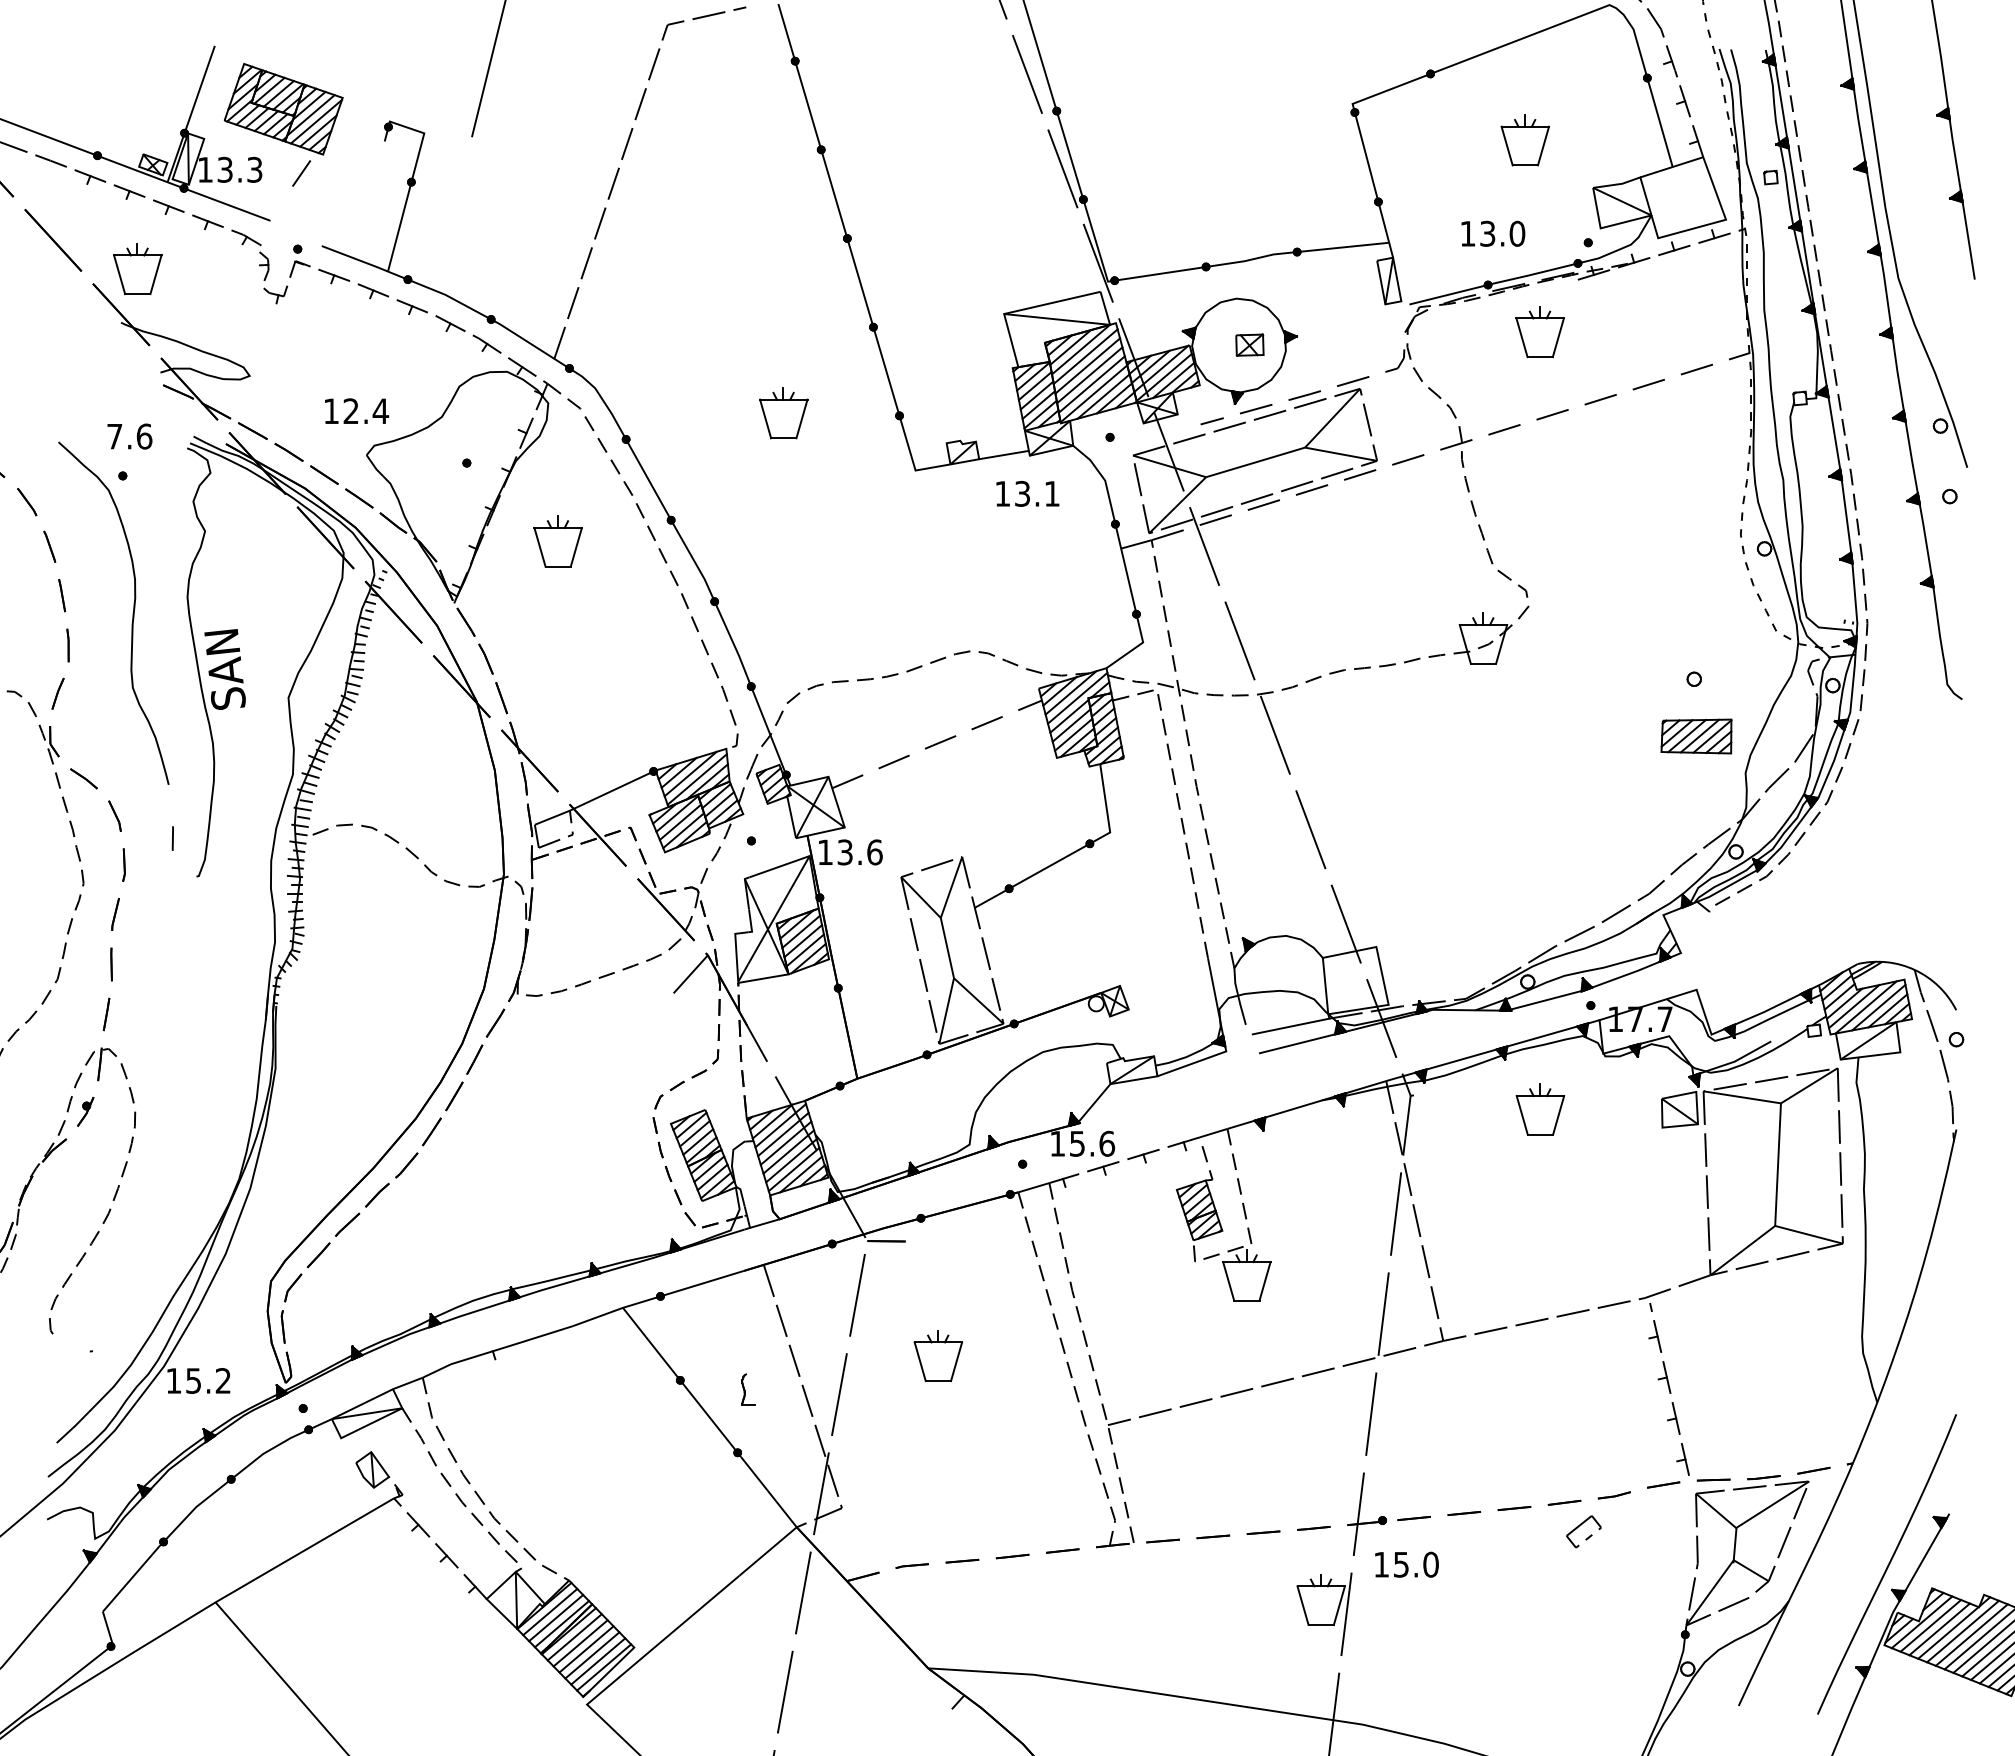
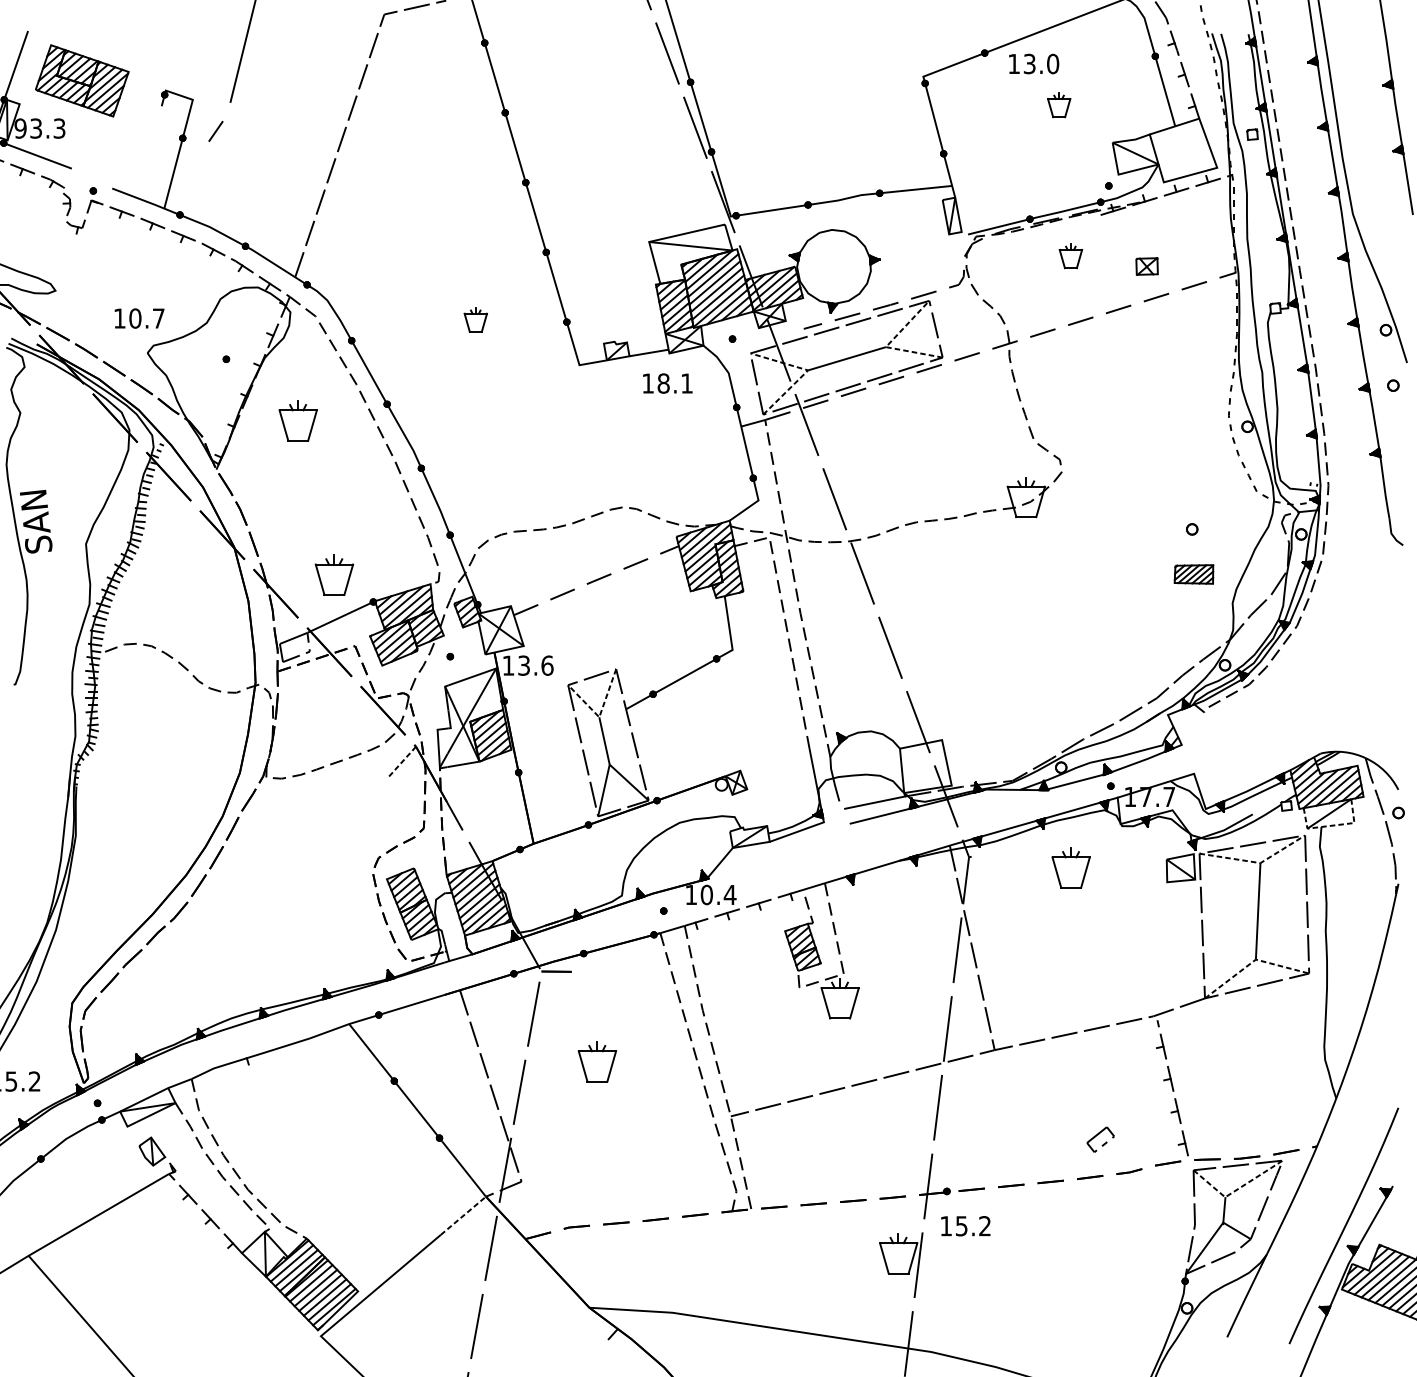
part: (1524, 140) -> (1058, 105), size x0.6
text: (205, 169) -> (20, 128), 13.3 -> 93.3
line: (301, 173) -> (215, 131), moved
text: (1493, 233) -> (1034, 63), moved
part: (1539, 332) -> (1070, 256), size x0.6
part: (1249, 344) -> (1146, 265), moved
text: (366, 411) -> (147, 318), 12.4 -> 10.7
part: (783, 413) -> (475, 320), size x0.6
line: (1307, 445) -> (887, 345), solid -> dashed
line: (1205, 477) -> (807, 370), solid -> dashed
text: (1022, 493) -> (663, 383), 13.1 -> 18.1
part: (1696, 736) -> (1193, 574), size x0.7
part: (603, 737) -> (333, 575), added
line: (941, 915) -> (599, 715), solid -> dashed
line: (690, 974) -> (402, 761), solid -> dashed
line: (1872, 1055) -> (1332, 825), solid -> dashed
line: (1776, 1102) -> (1256, 862), solid -> dashed
text: (1092, 1143) -> (718, 894), 15.6 -> 10.4
line: (1771, 1228) -> (1253, 961), solid -> dashed
part: (748, 1389) -> (448, 1088), removed
line: (1750, 1518) -> (1236, 1189), solid -> dashed
part: (1583, 1531) -> (1100, 1139), moved
line: (768, 1551) -> (463, 1215), solid -> dashed
text: (1430, 1564) -> (984, 1226), 15.0 -> 15.2

